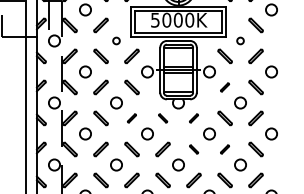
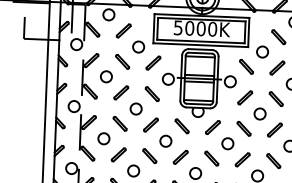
circle: (116, 40) -> (138, 46), size x1.67
circle: (240, 40) -> (262, 51), size x1.67
part: (224, 87) -> (244, 97), size x1.67
part: (131, 118) -> (150, 125), size x1.67
part: (162, 118) -> (181, 126), size x1.67
part: (193, 118) -> (212, 127), size x1.67
part: (193, 149) -> (211, 158), size x1.67
part: (224, 149) -> (242, 159), size x1.67

